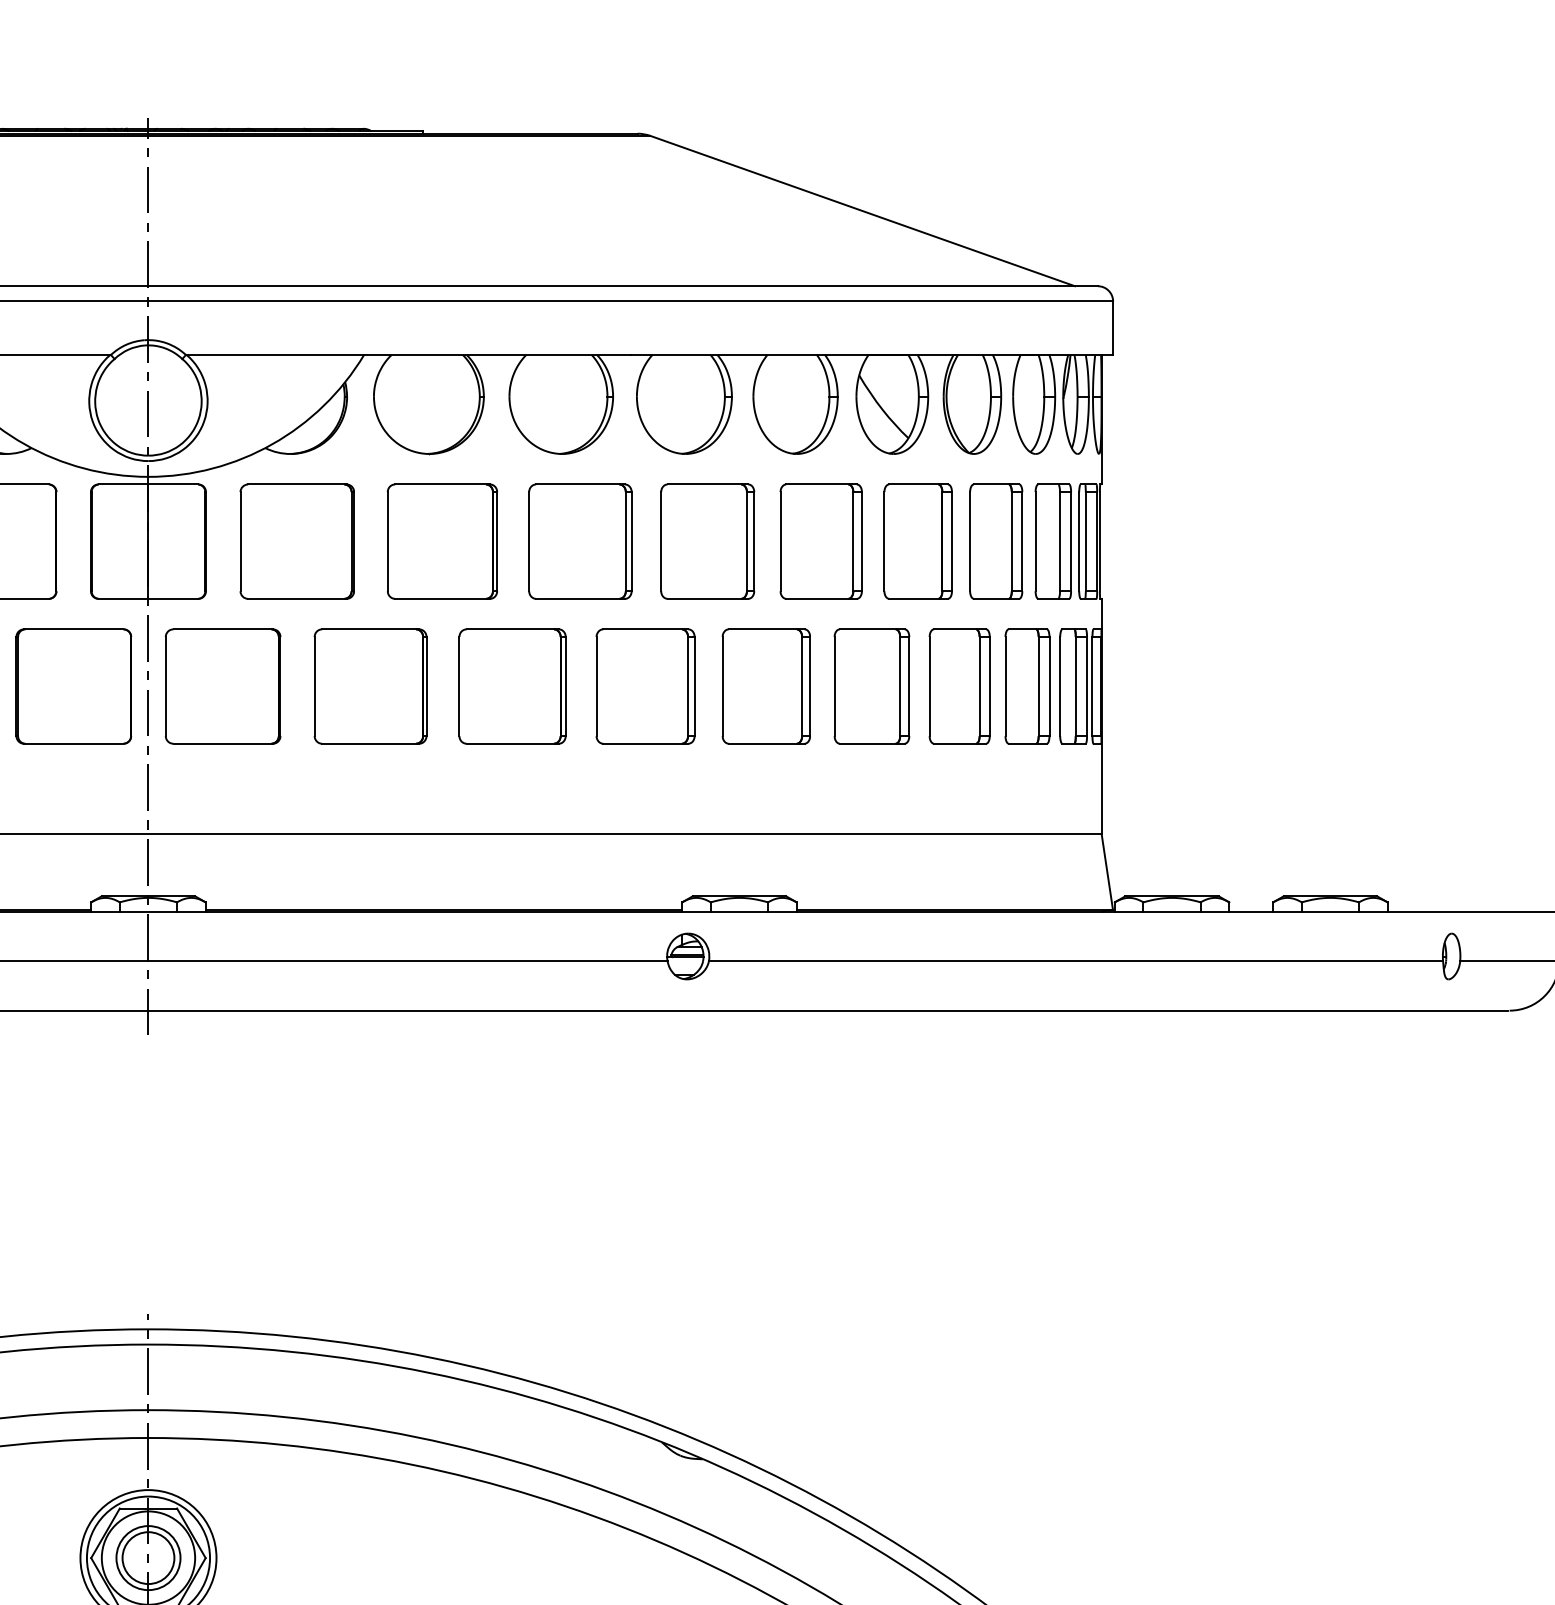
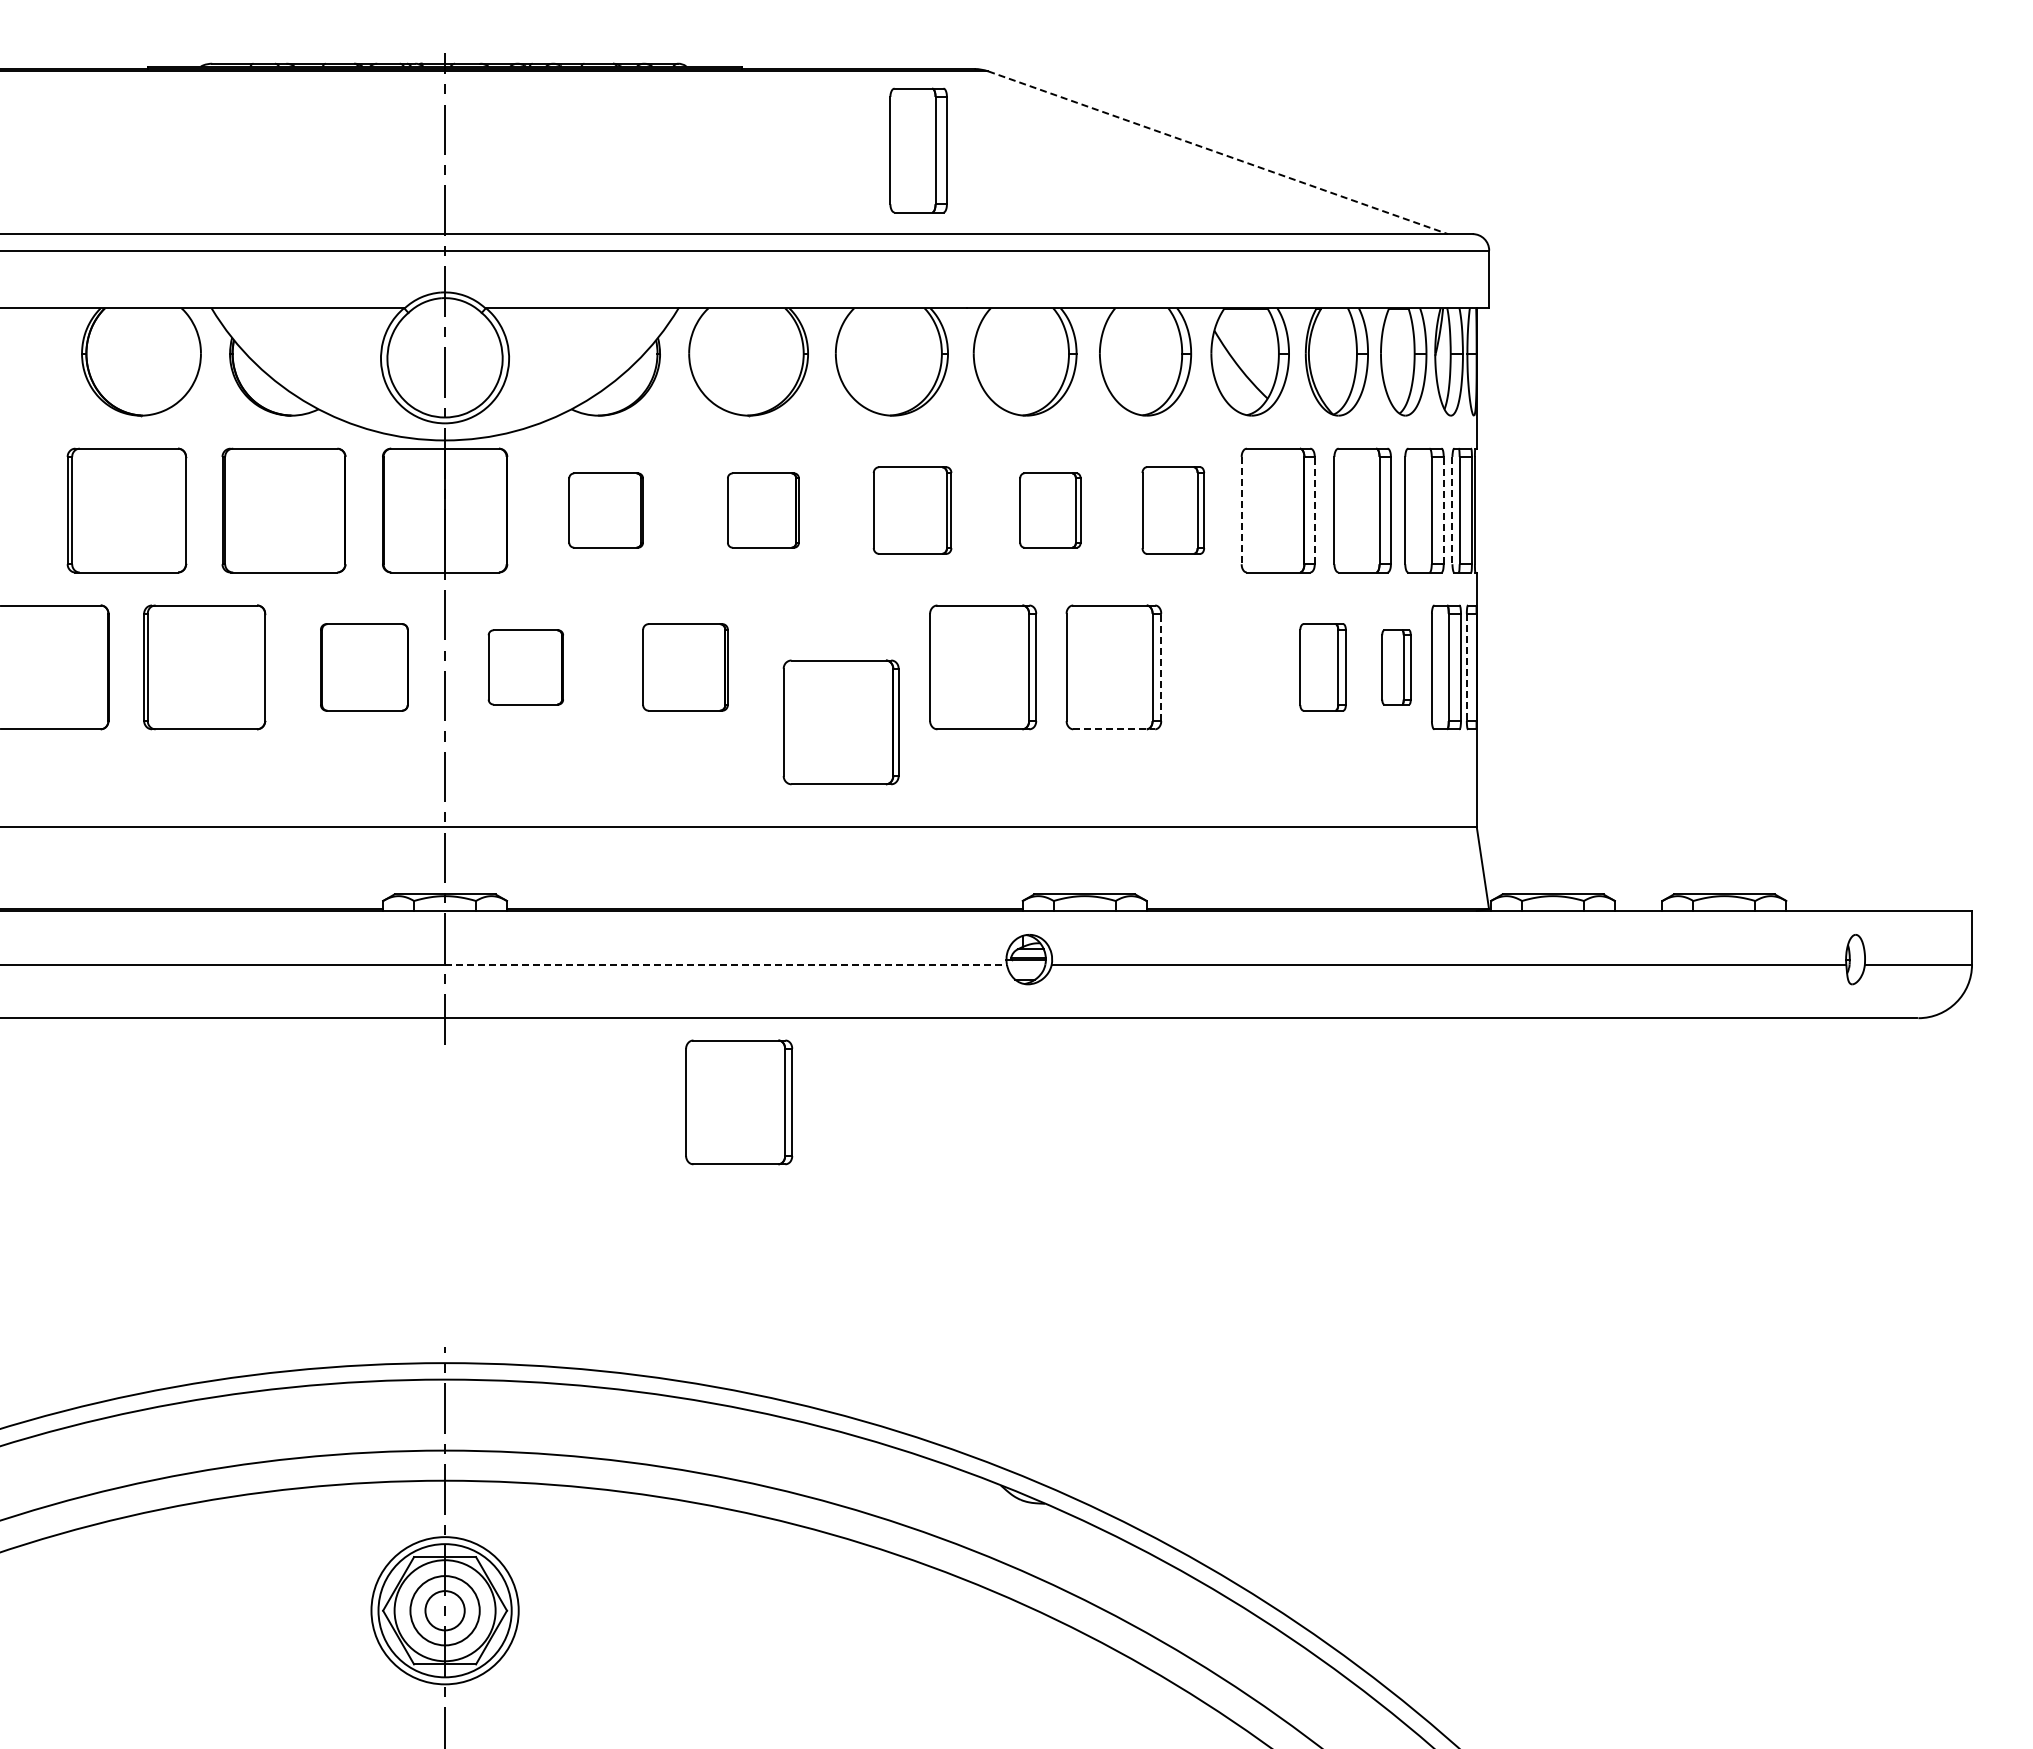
part: (585, 208) -> (918, 150), added
line: (863, 210) -> (1218, 152), solid -> dashed
part: (296, 541) -> (605, 510), size x0.6
part: (442, 541) -> (763, 510), size x0.6
part: (580, 541) -> (912, 510), size x0.7
part: (707, 541) -> (1050, 510), size x0.6
part: (821, 541) -> (1173, 510), size x0.7
line: (884, 541) -> (1241, 510), solid -> dashed
line: (951, 541) -> (1314, 510), solid -> dashed
line: (1070, 541) -> (1443, 510), solid -> dashed
line: (1079, 541) -> (1452, 510), solid -> dashed
part: (74, 686) -> (364, 667), size x0.7
part: (222, 686) -> (525, 667), size x0.6
part: (370, 686) -> (685, 667), size x0.7
part: (511, 686) -> (840, 722), moved
line: (810, 686) -> (1161, 667), solid -> dashed
part: (871, 686) -> (1227, 667), removed
part: (959, 686) -> (1322, 667), size x0.7
part: (1027, 686) -> (1396, 667), size x0.6
line: (1092, 686) -> (1466, 667), solid -> dashed
line: (766, 743) -> (1114, 729), solid -> dashed
line: (408, 961) -> (726, 964), solid -> dashed
part: (420, 1088) -> (739, 1102), added
circle: (148, 1557) -> (445, 1610), size x0.7

